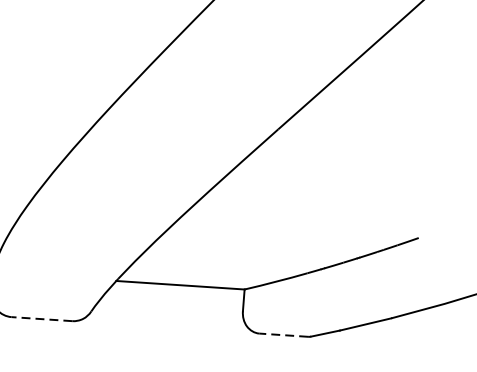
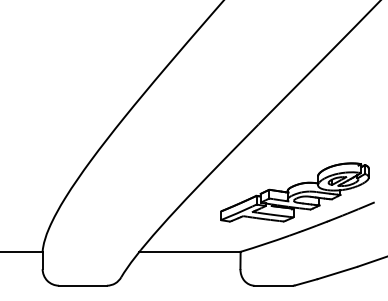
part: (317, 218) -> (294, 192), added
line: (41, 318) -> (82, 285), dashed -> solid
line: (283, 334) -> (273, 285), dashed -> solid

